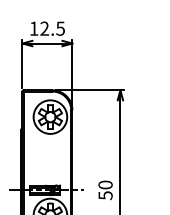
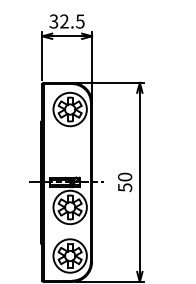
text: (33, 28) -> (53, 21), 12.5 -> 32.5

